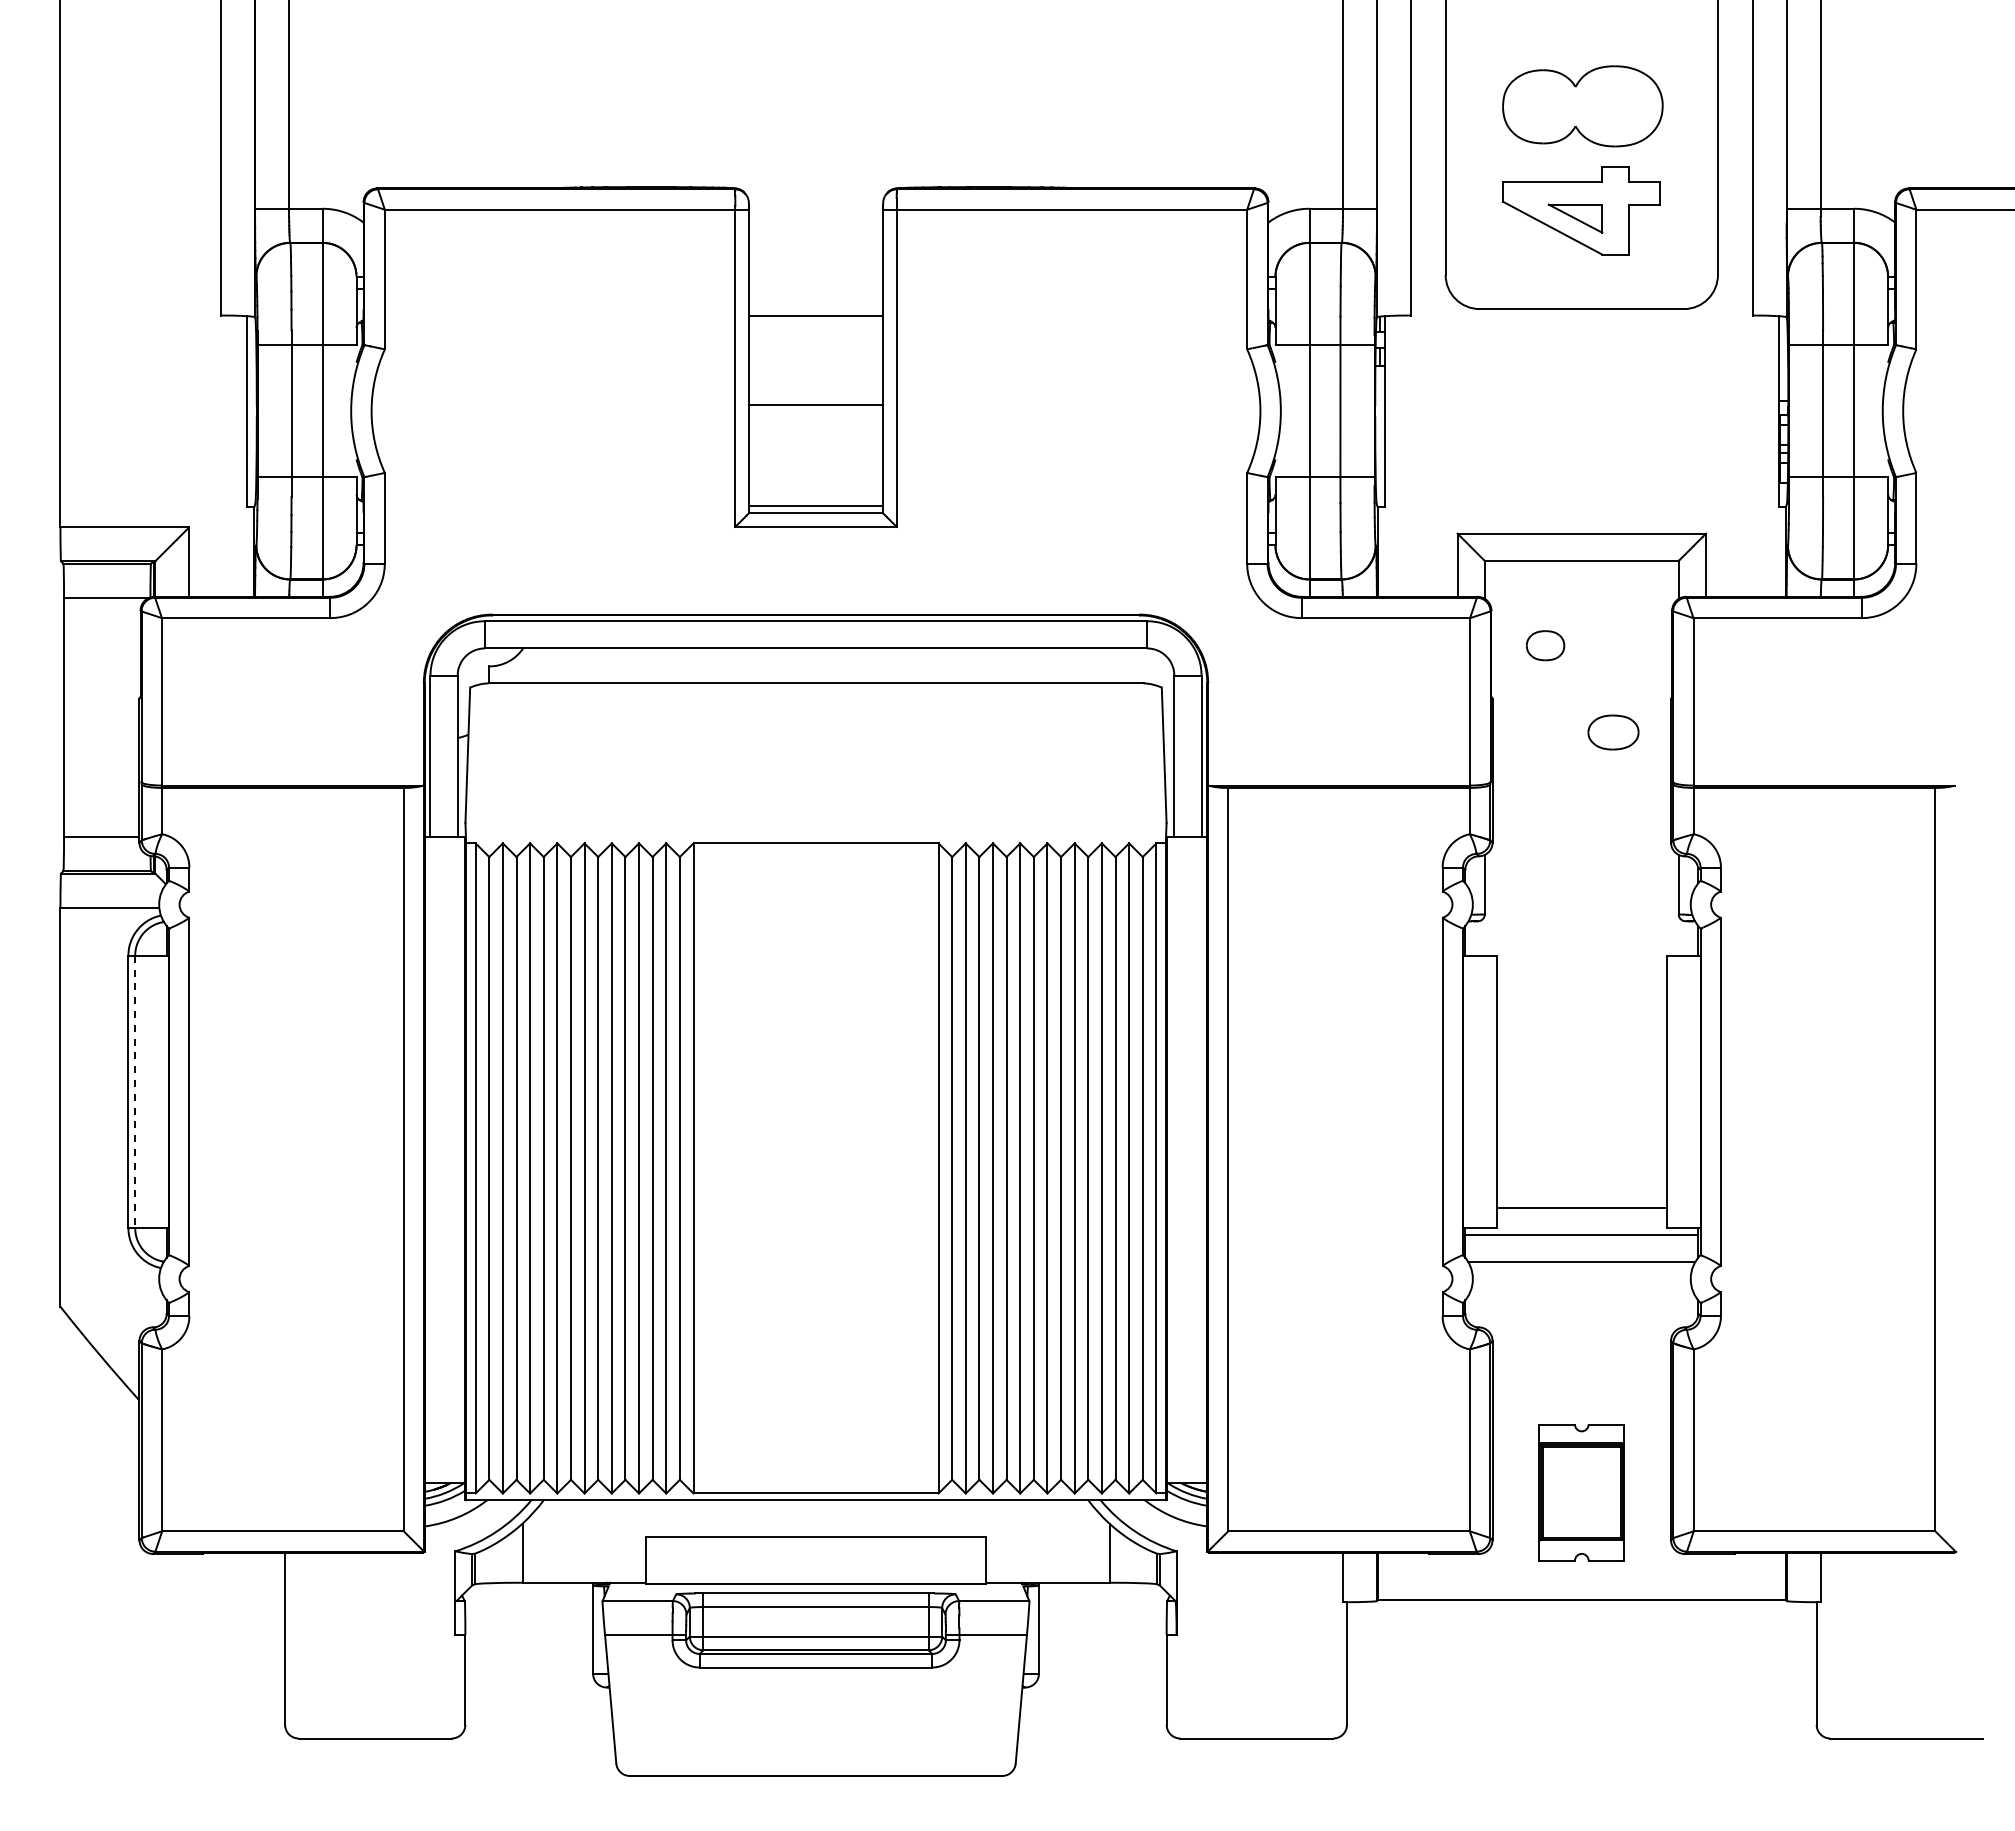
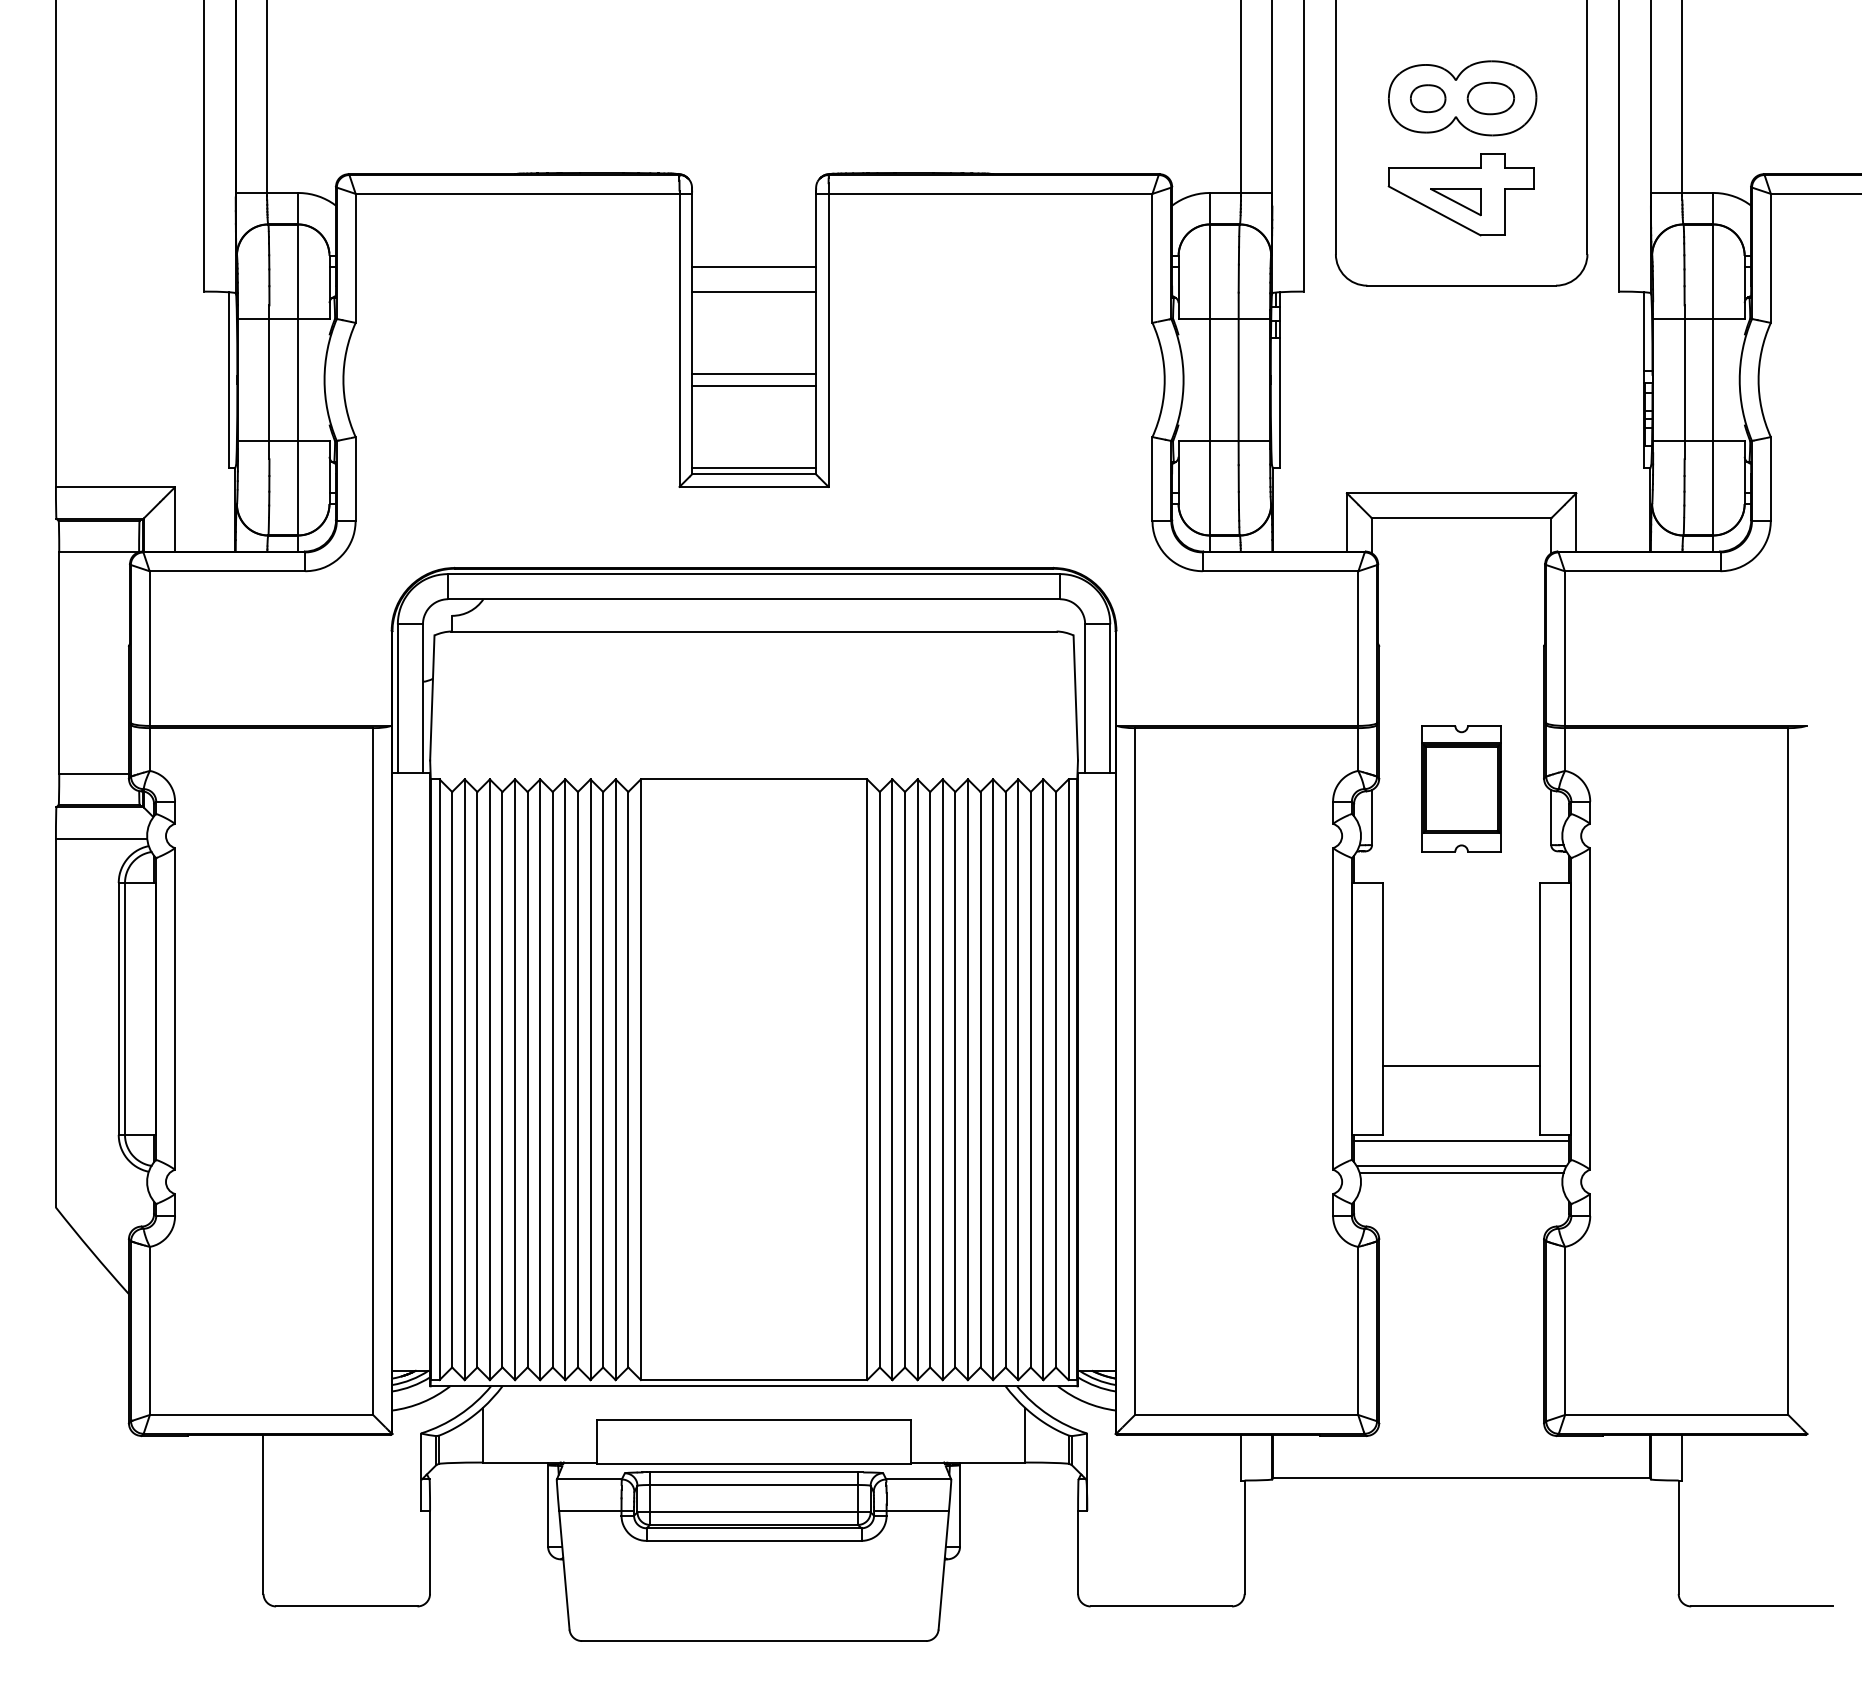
line: (815, 289) -> (753, 267), added
line: (815, 417) -> (753, 385), added
part: (1545, 645) -> (1428, 98), moved
part: (1613, 732) -> (1490, 98), moved
line: (135, 1092) -> (125, 1009), dashed -> solid
line: (1581, 1208) -> (1461, 1065), moved
line: (1581, 1268) -> (1461, 1172), added
part: (1581, 1492) -> (1461, 788), moved

